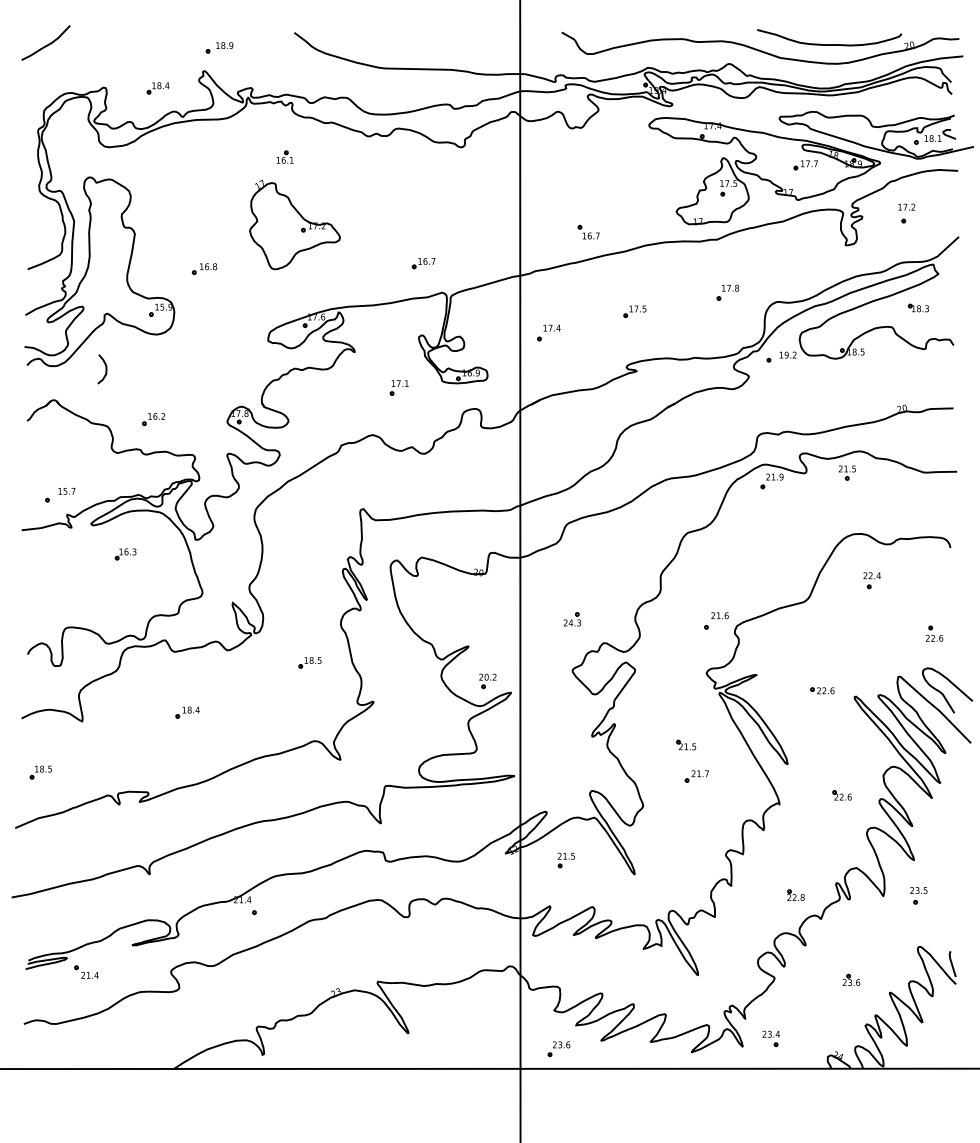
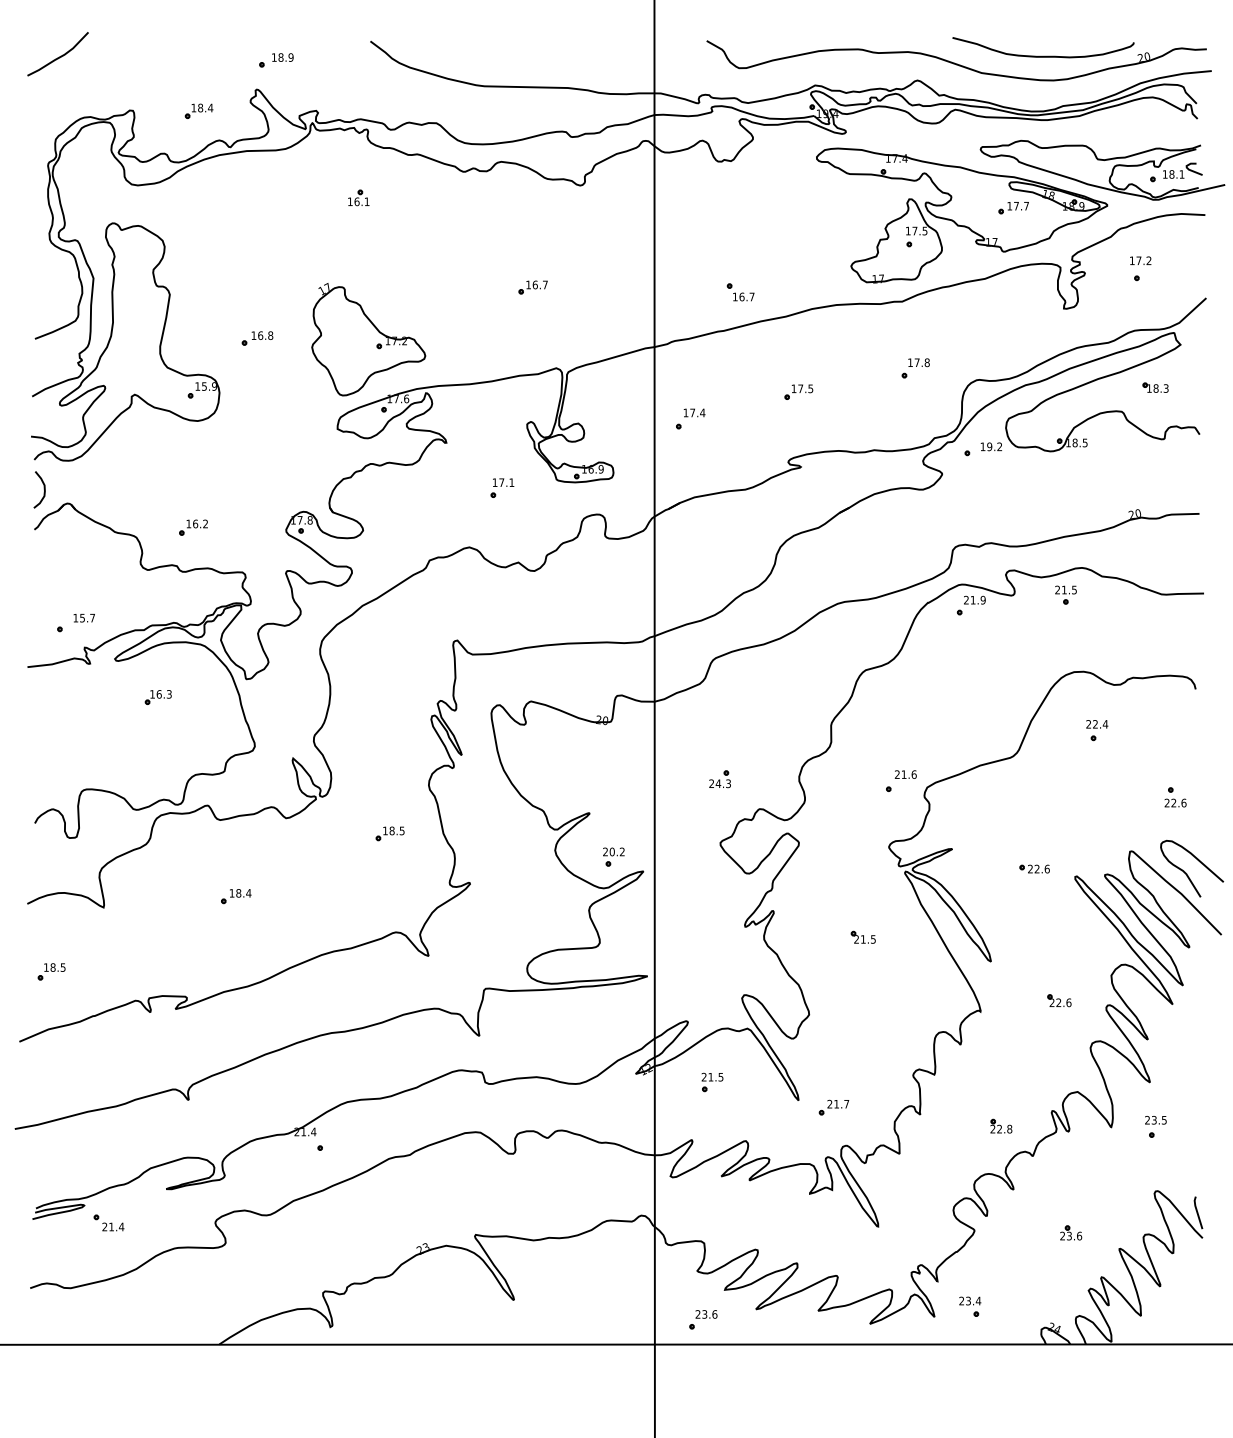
part: (294, 224) -> (368, 339), moved
part: (423, 263) -> (532, 287), moved
curve: (105, 369) -> (43, 490), moved
part: (696, 776) -> (833, 1107), moved

